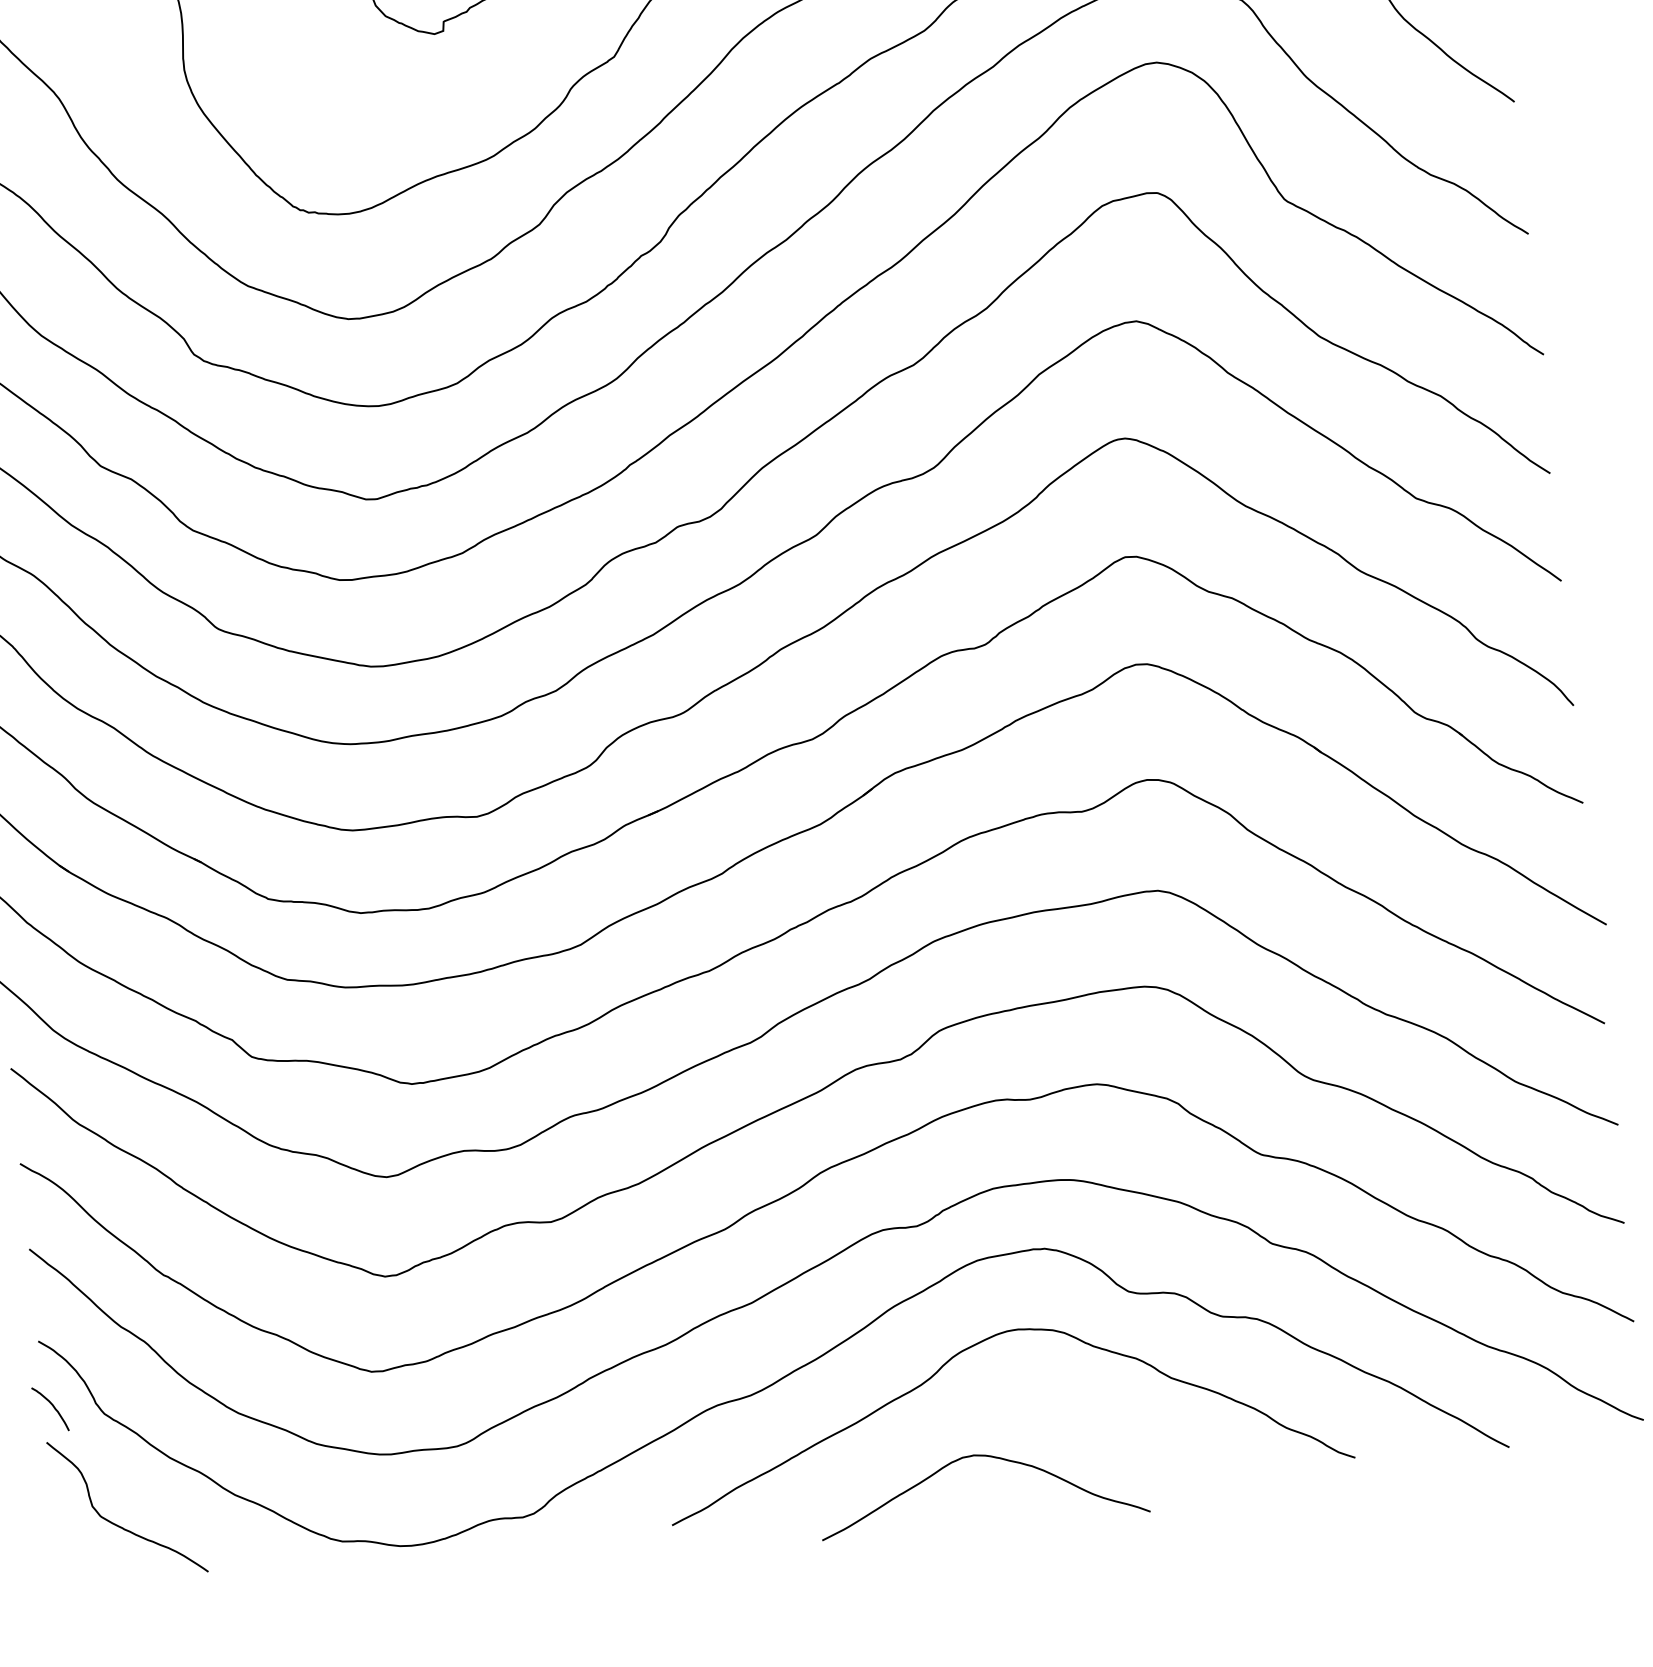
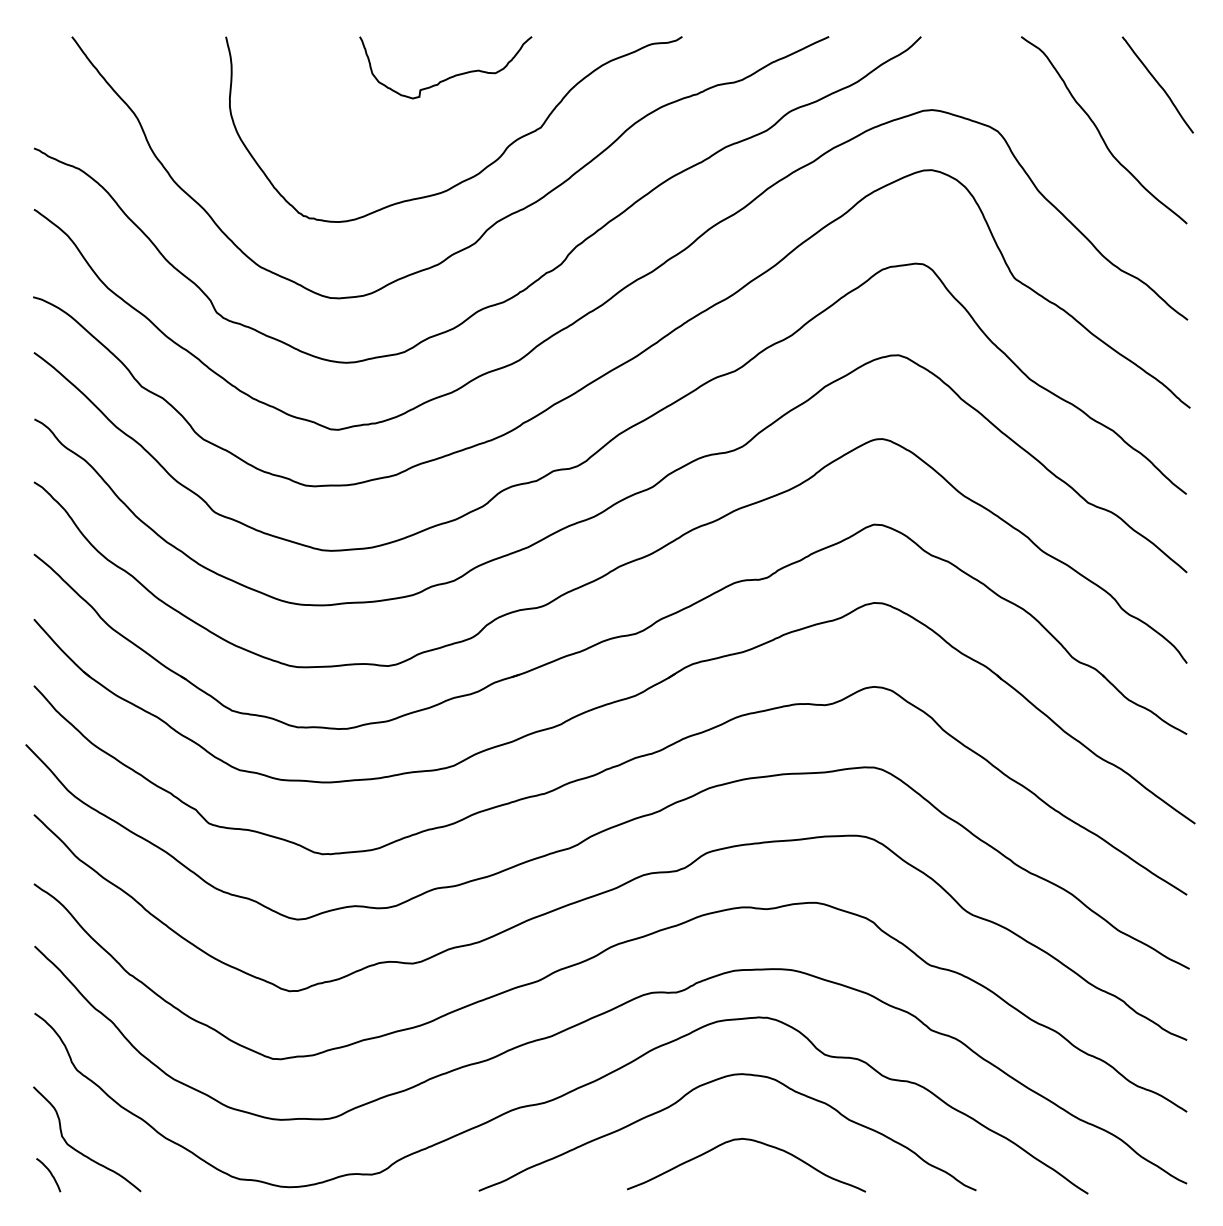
curve: (52, 1408) -> (50, 1174), moved
curve: (988, 1457) -> (752, 1141), moved

